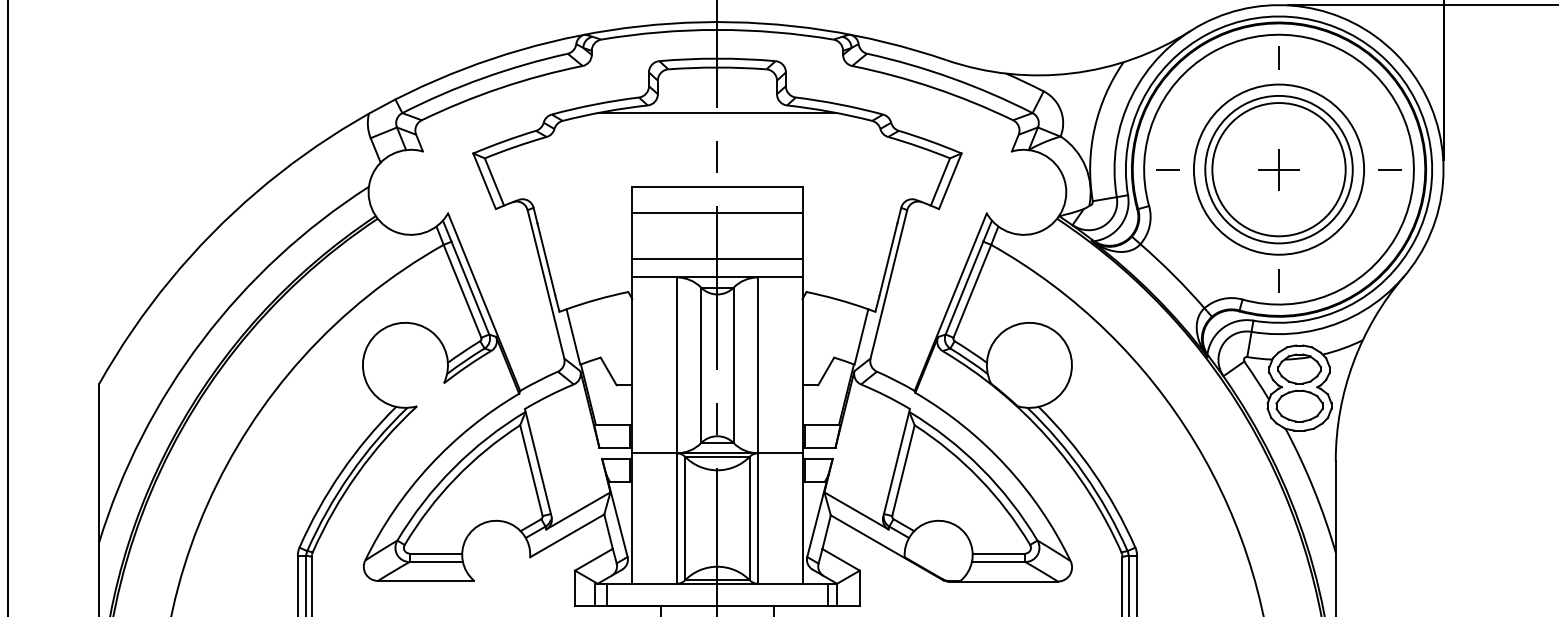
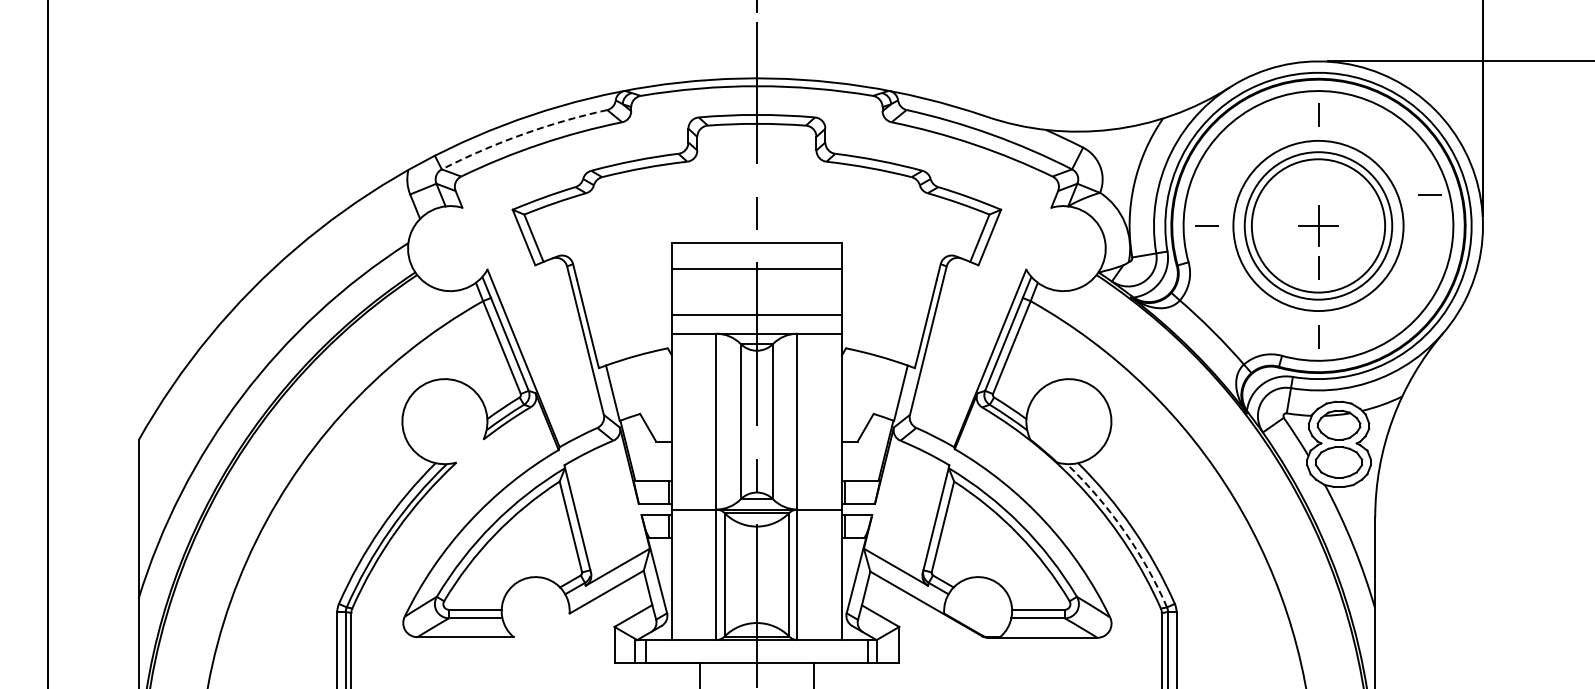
arc: (483, 78) -> (522, 134), solid -> dashed
line: (717, 113) -> (756, 169), removed
line: (1390, 169) -> (1429, 194), moved
line: (1279, 211) -> (1318, 267), added
arc: (1085, 474) -> (1124, 530), solid -> dashed

